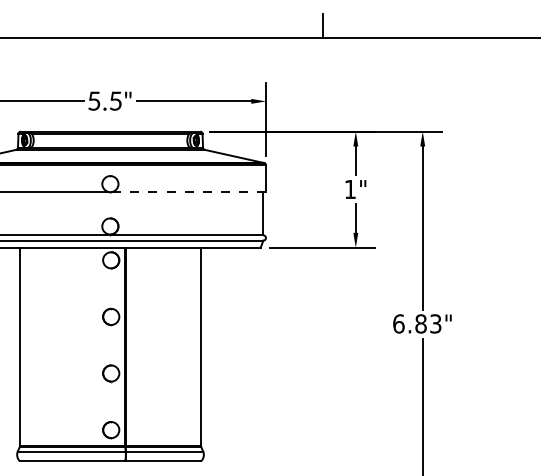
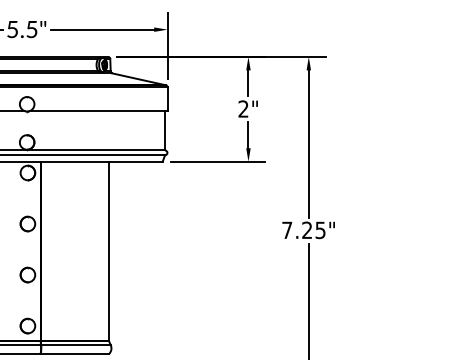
text: (349, 188) -> (242, 108), 1" -> 2"
line: (189, 191) -> (98, 110), dashed -> solid
text: (417, 323) -> (304, 229), 6.83" -> 7.25"

